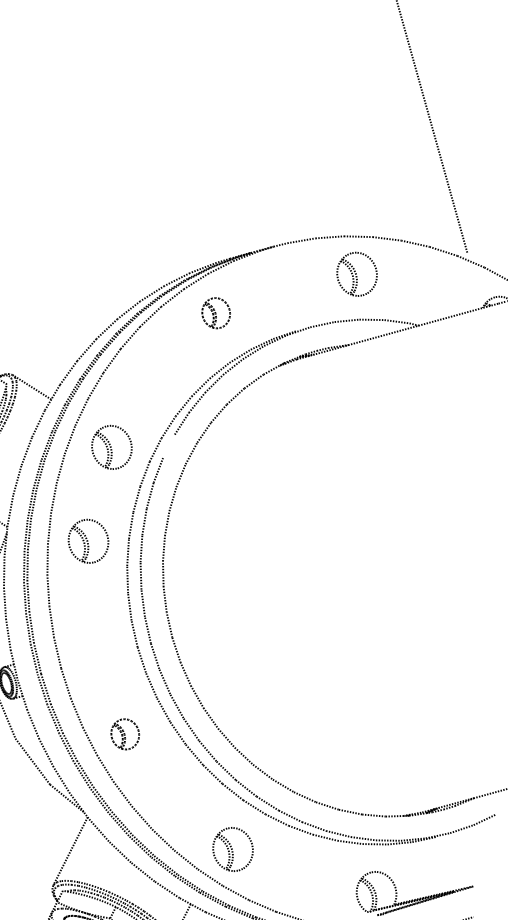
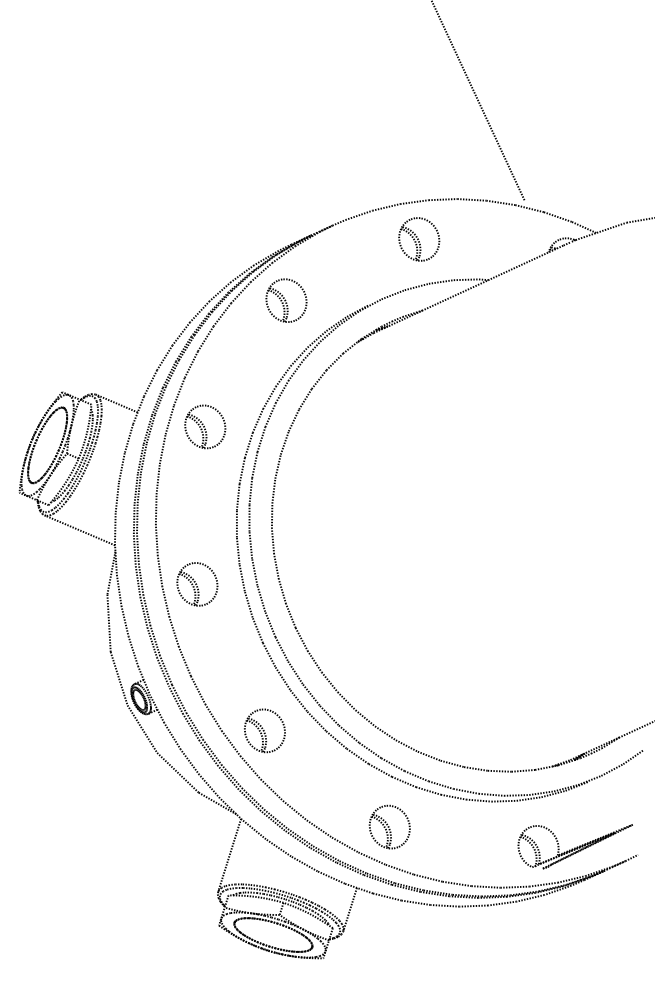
part: (216, 313) -> (286, 300), size x1.43
line: (169, 446) -> (261, 439), added
part: (112, 447) -> (205, 426), moved
part: (88, 541) -> (197, 584), moved
part: (125, 733) -> (264, 730), size x1.43

